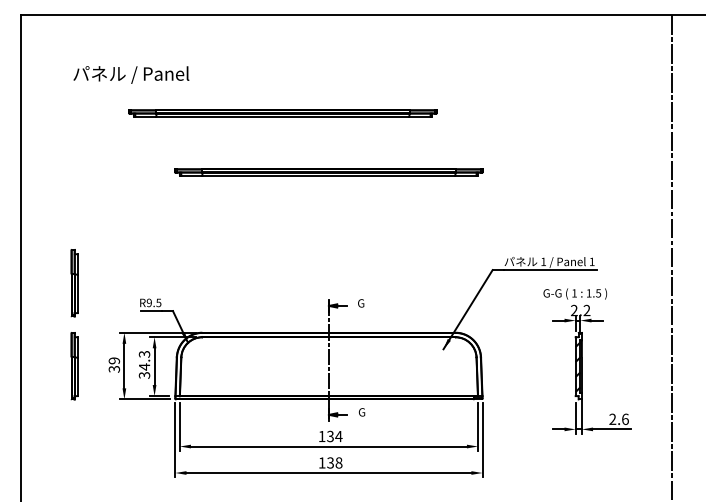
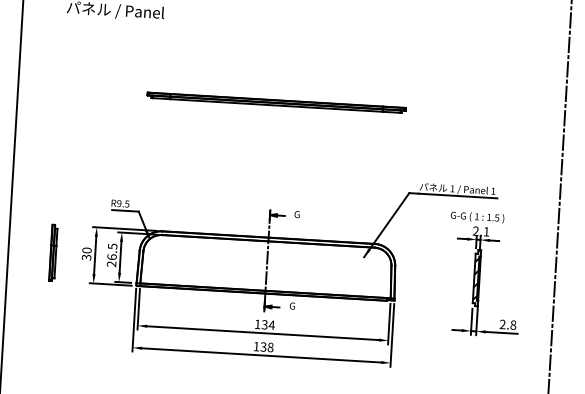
part: (282, 113) -> (240, 51), removed
part: (74, 283) -> (57, 183), removed
text: (586, 309) -> (486, 230), 2.2 -> 2.1
text: (114, 360) -> (87, 250), 39 -> 30
text: (144, 364) -> (112, 255), 34.3 -> 26.5
text: (625, 418) -> (513, 324), 2.6 -> 2.8

